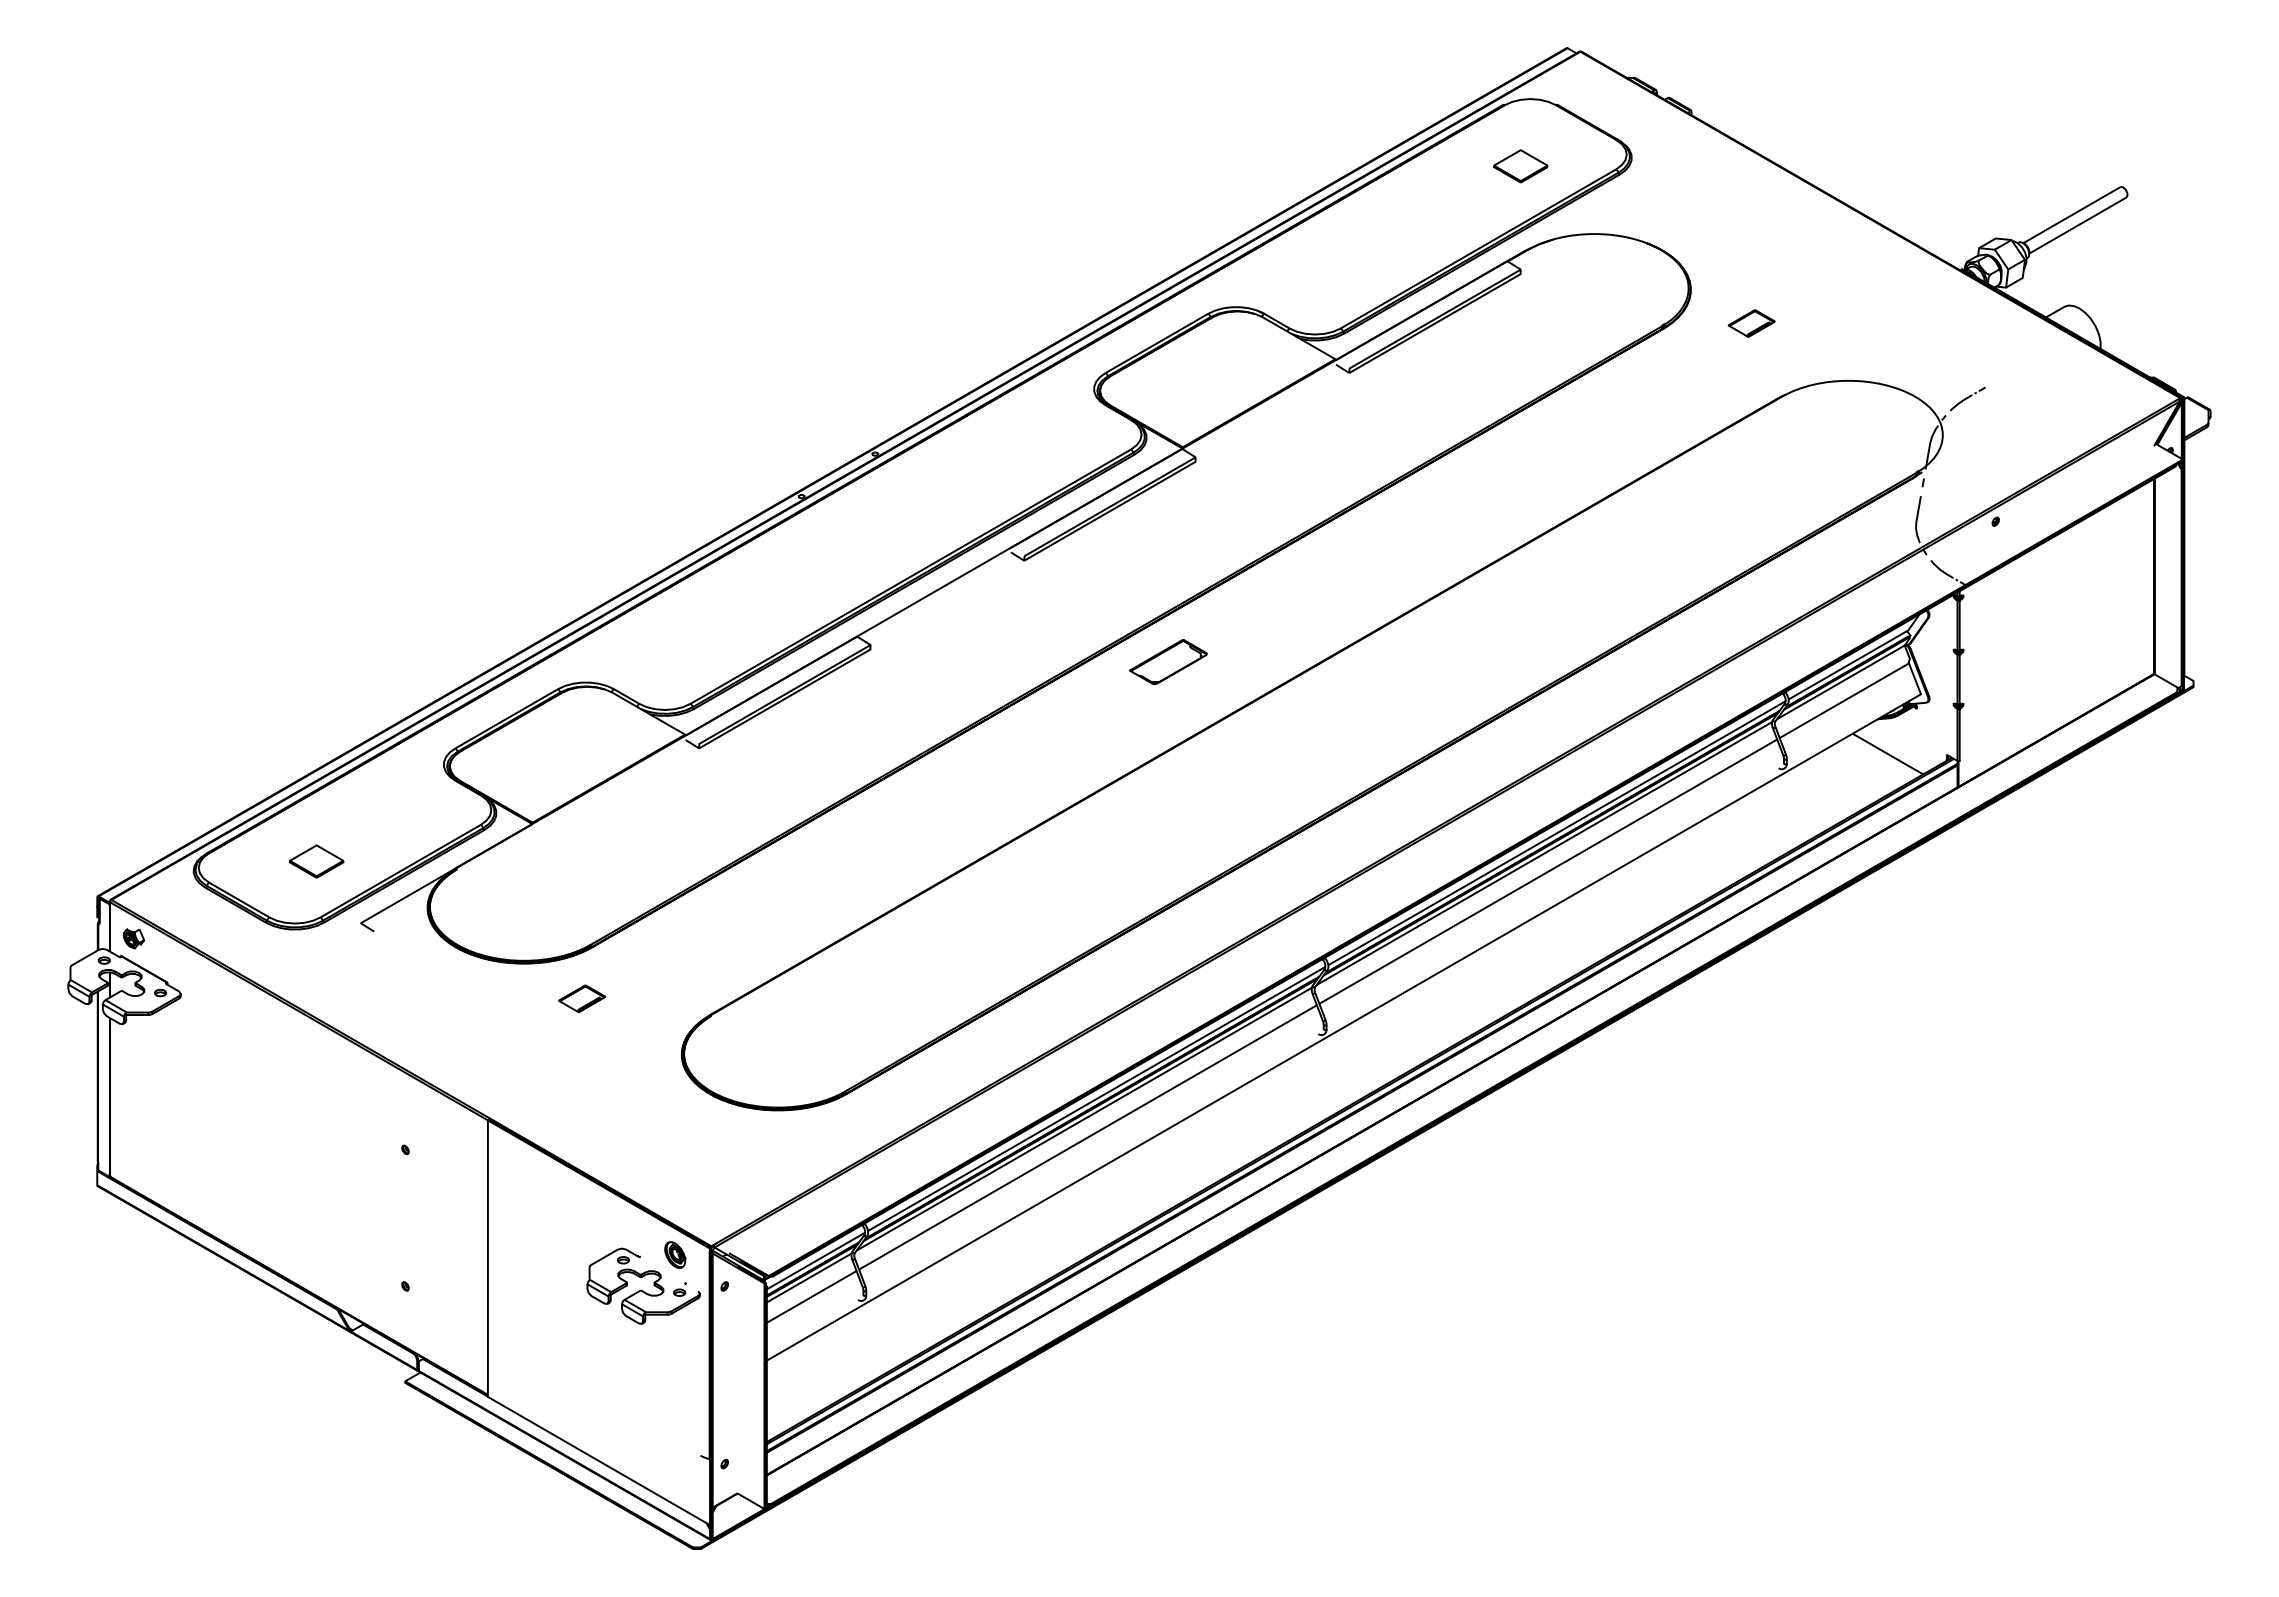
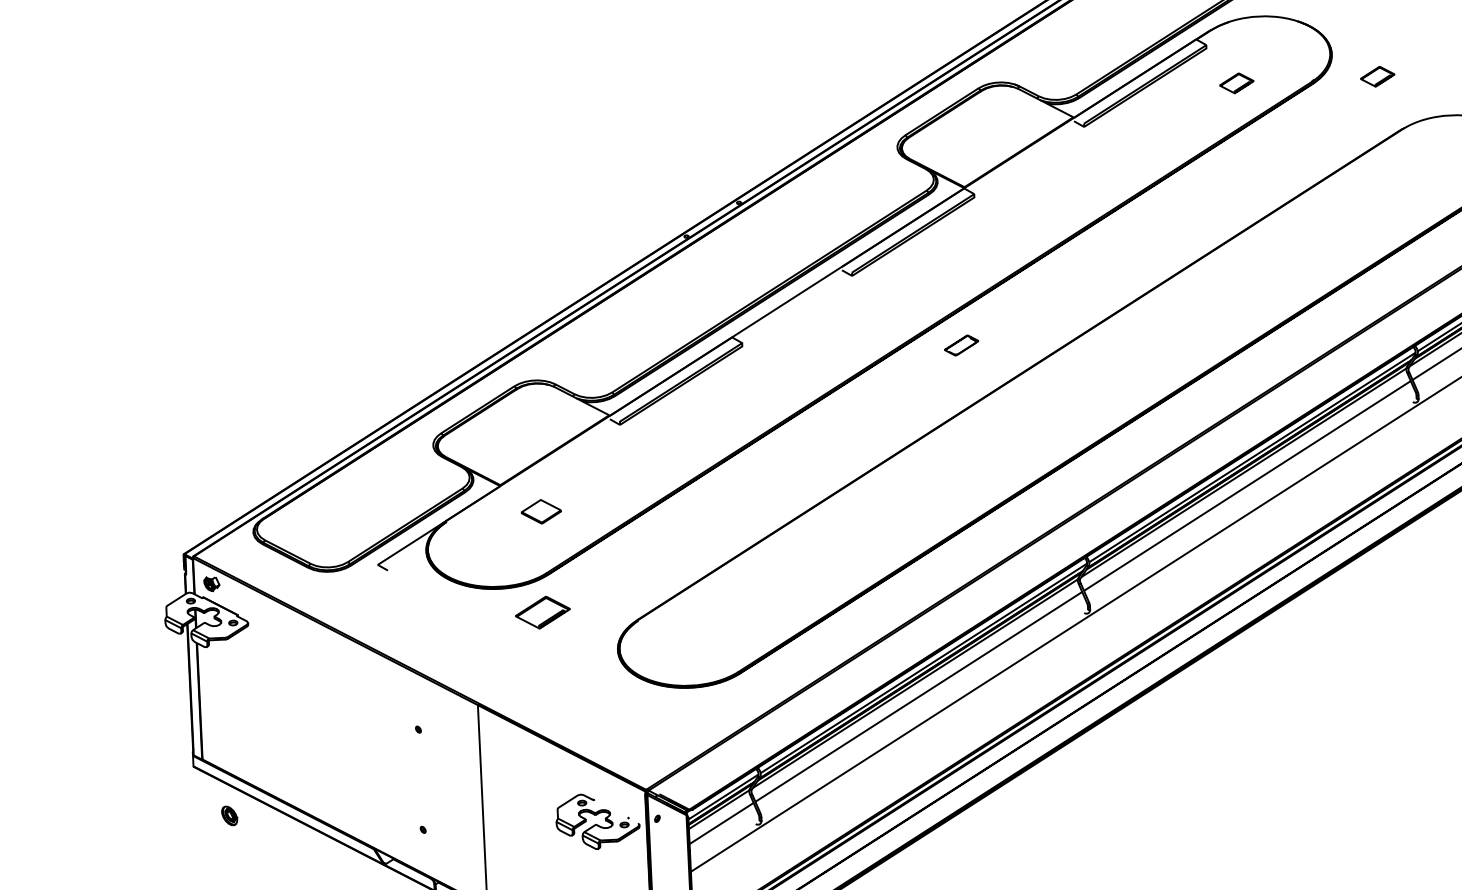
part: (1559, 323) -> (1236, 83), added
part: (1168, 662) -> (961, 345), size x0.6
part: (316, 861) -> (541, 511), moved
part: (581, 998) -> (542, 612), size x1.6
part: (675, 1254) -> (229, 815), moved

